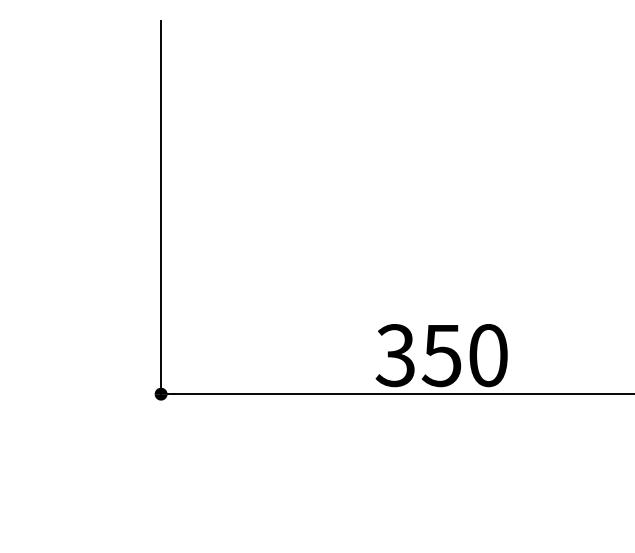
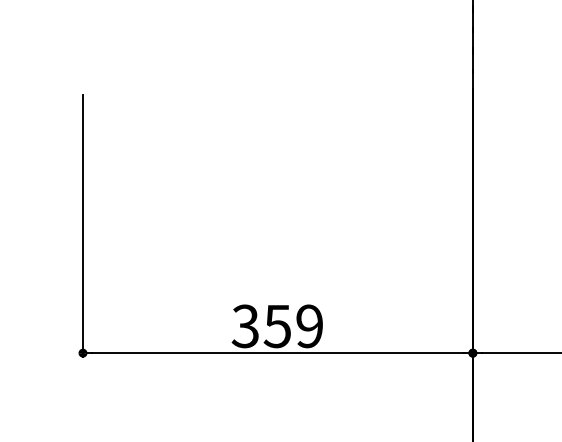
text: (487, 355) -> (309, 326), 350 -> 359

